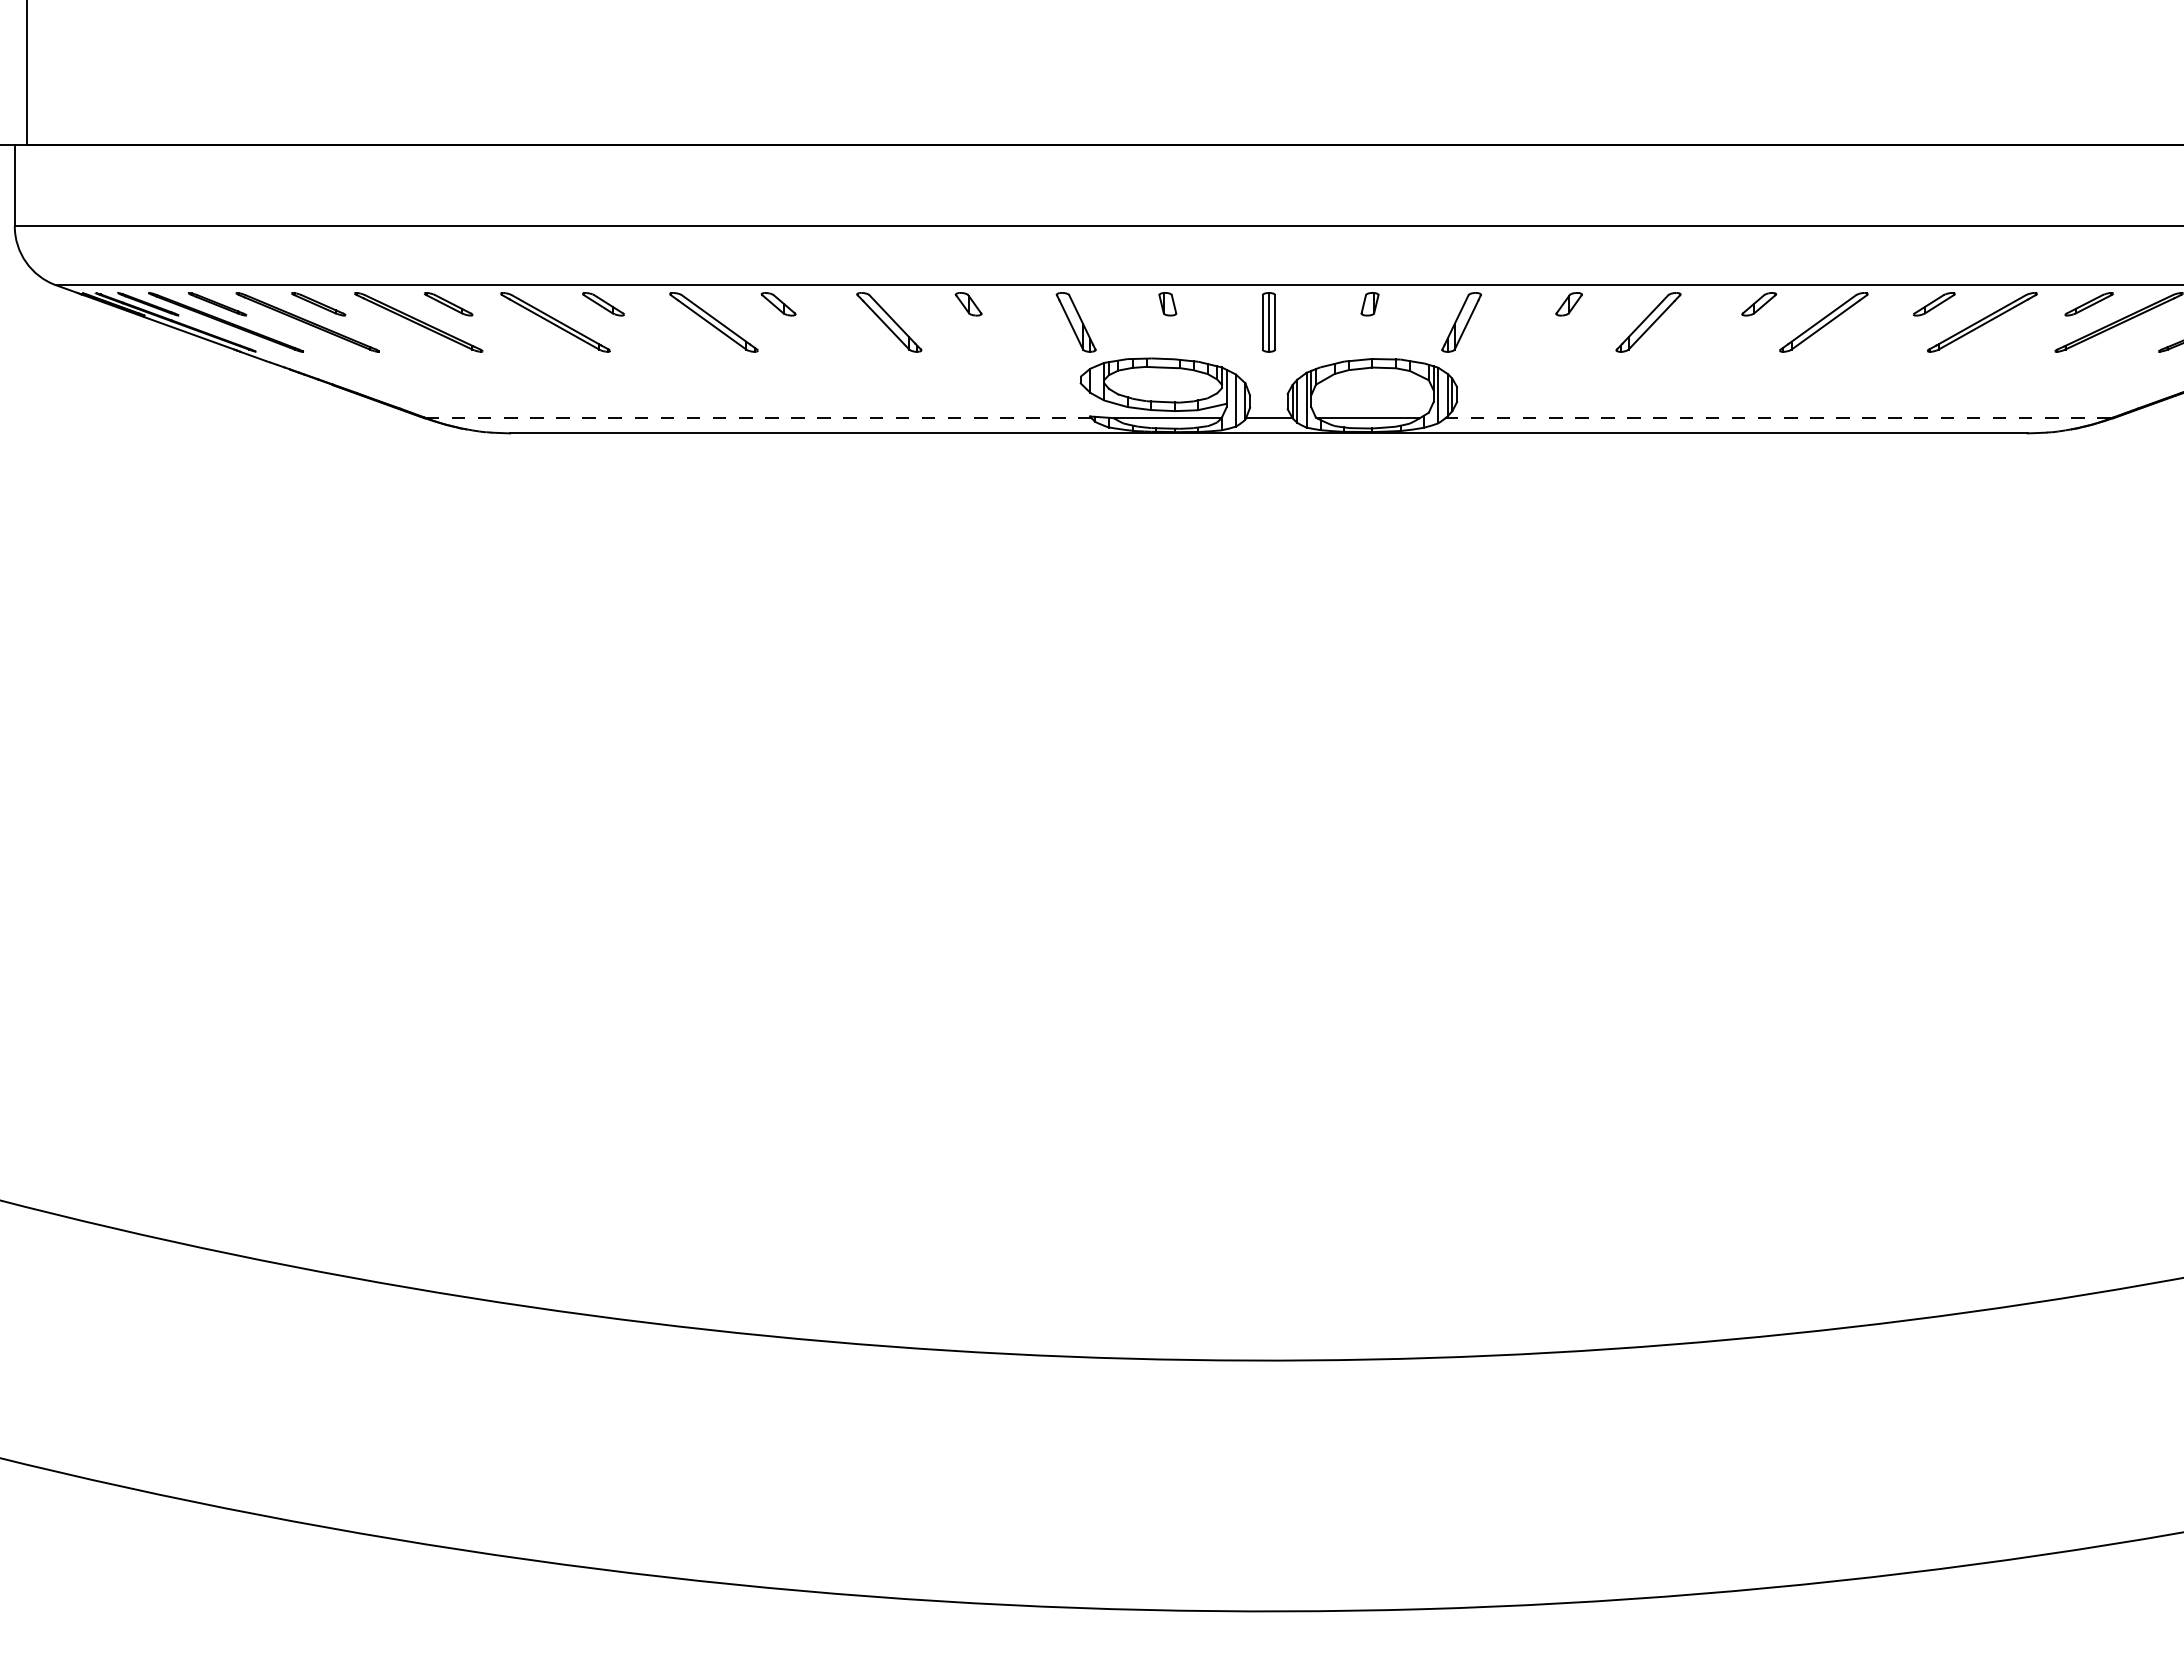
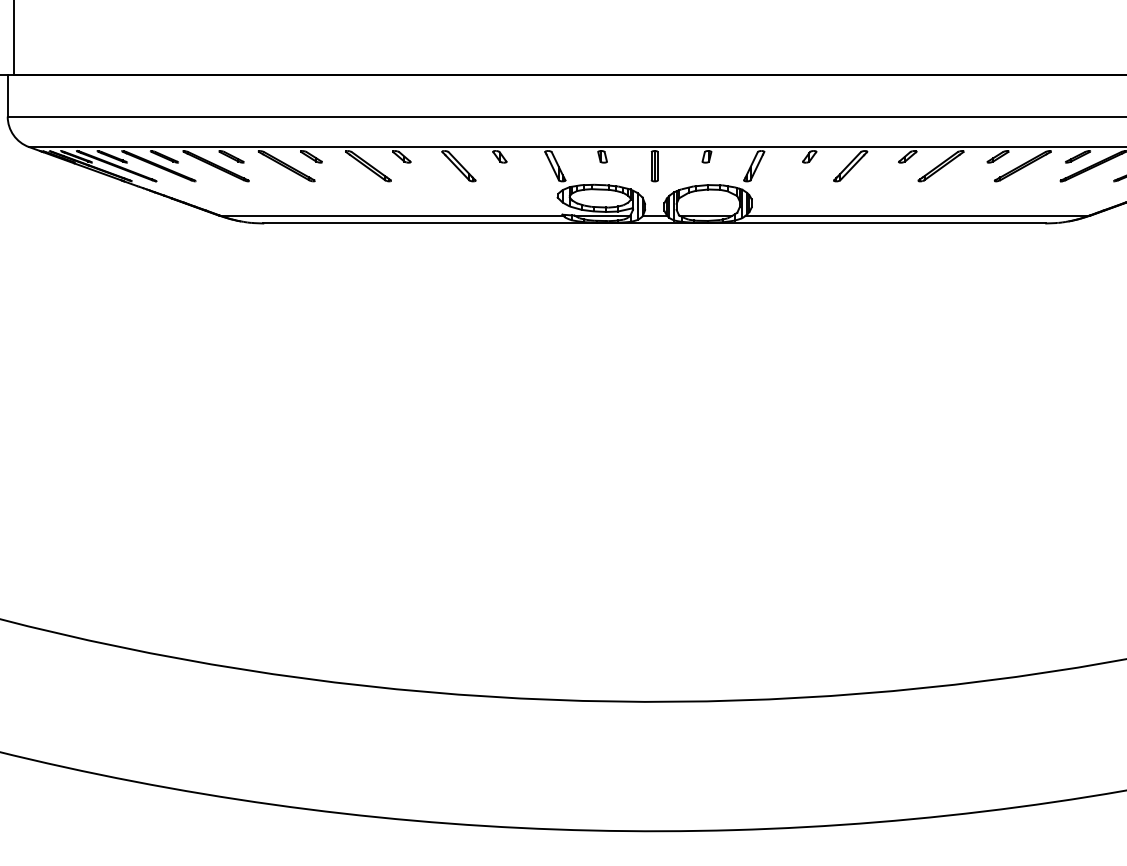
line: (758, 417) -> (391, 215), dashed -> solid
line: (1778, 417) -> (917, 215), dashed -> solid

